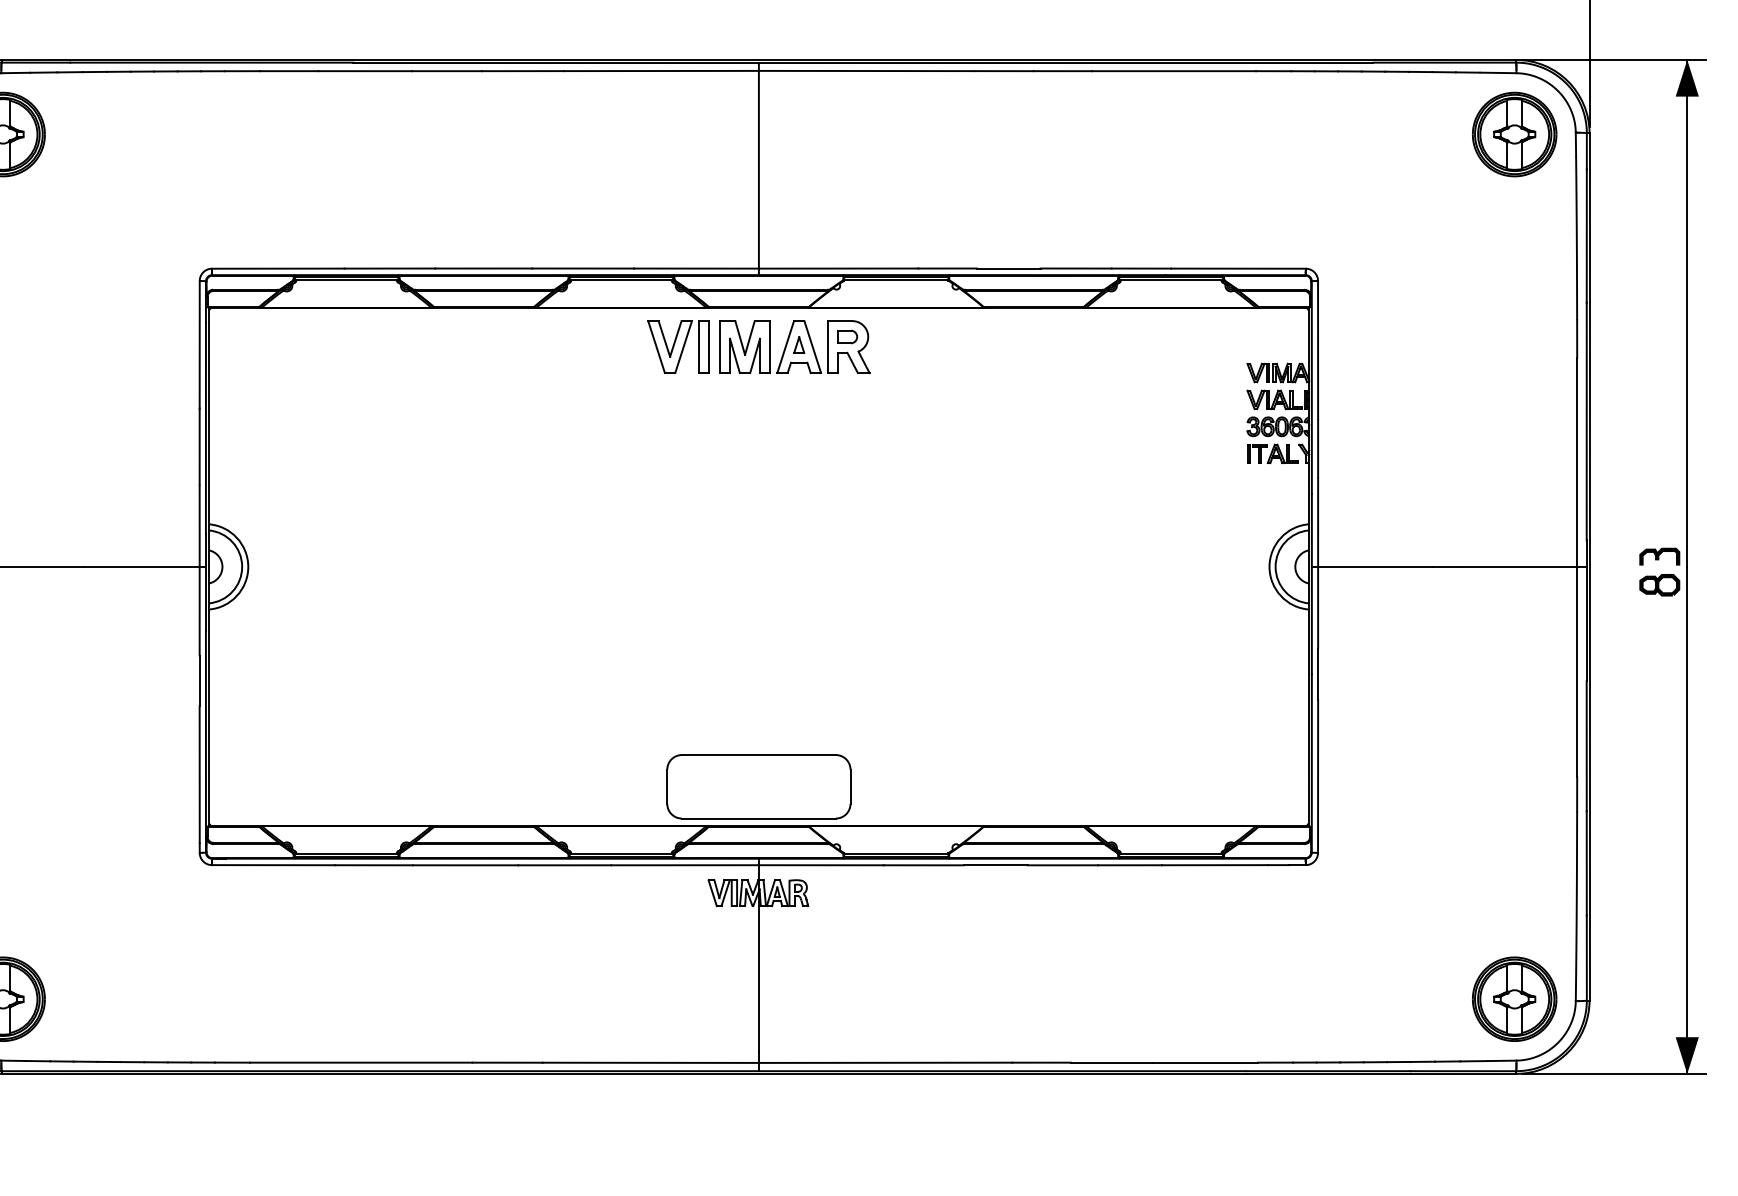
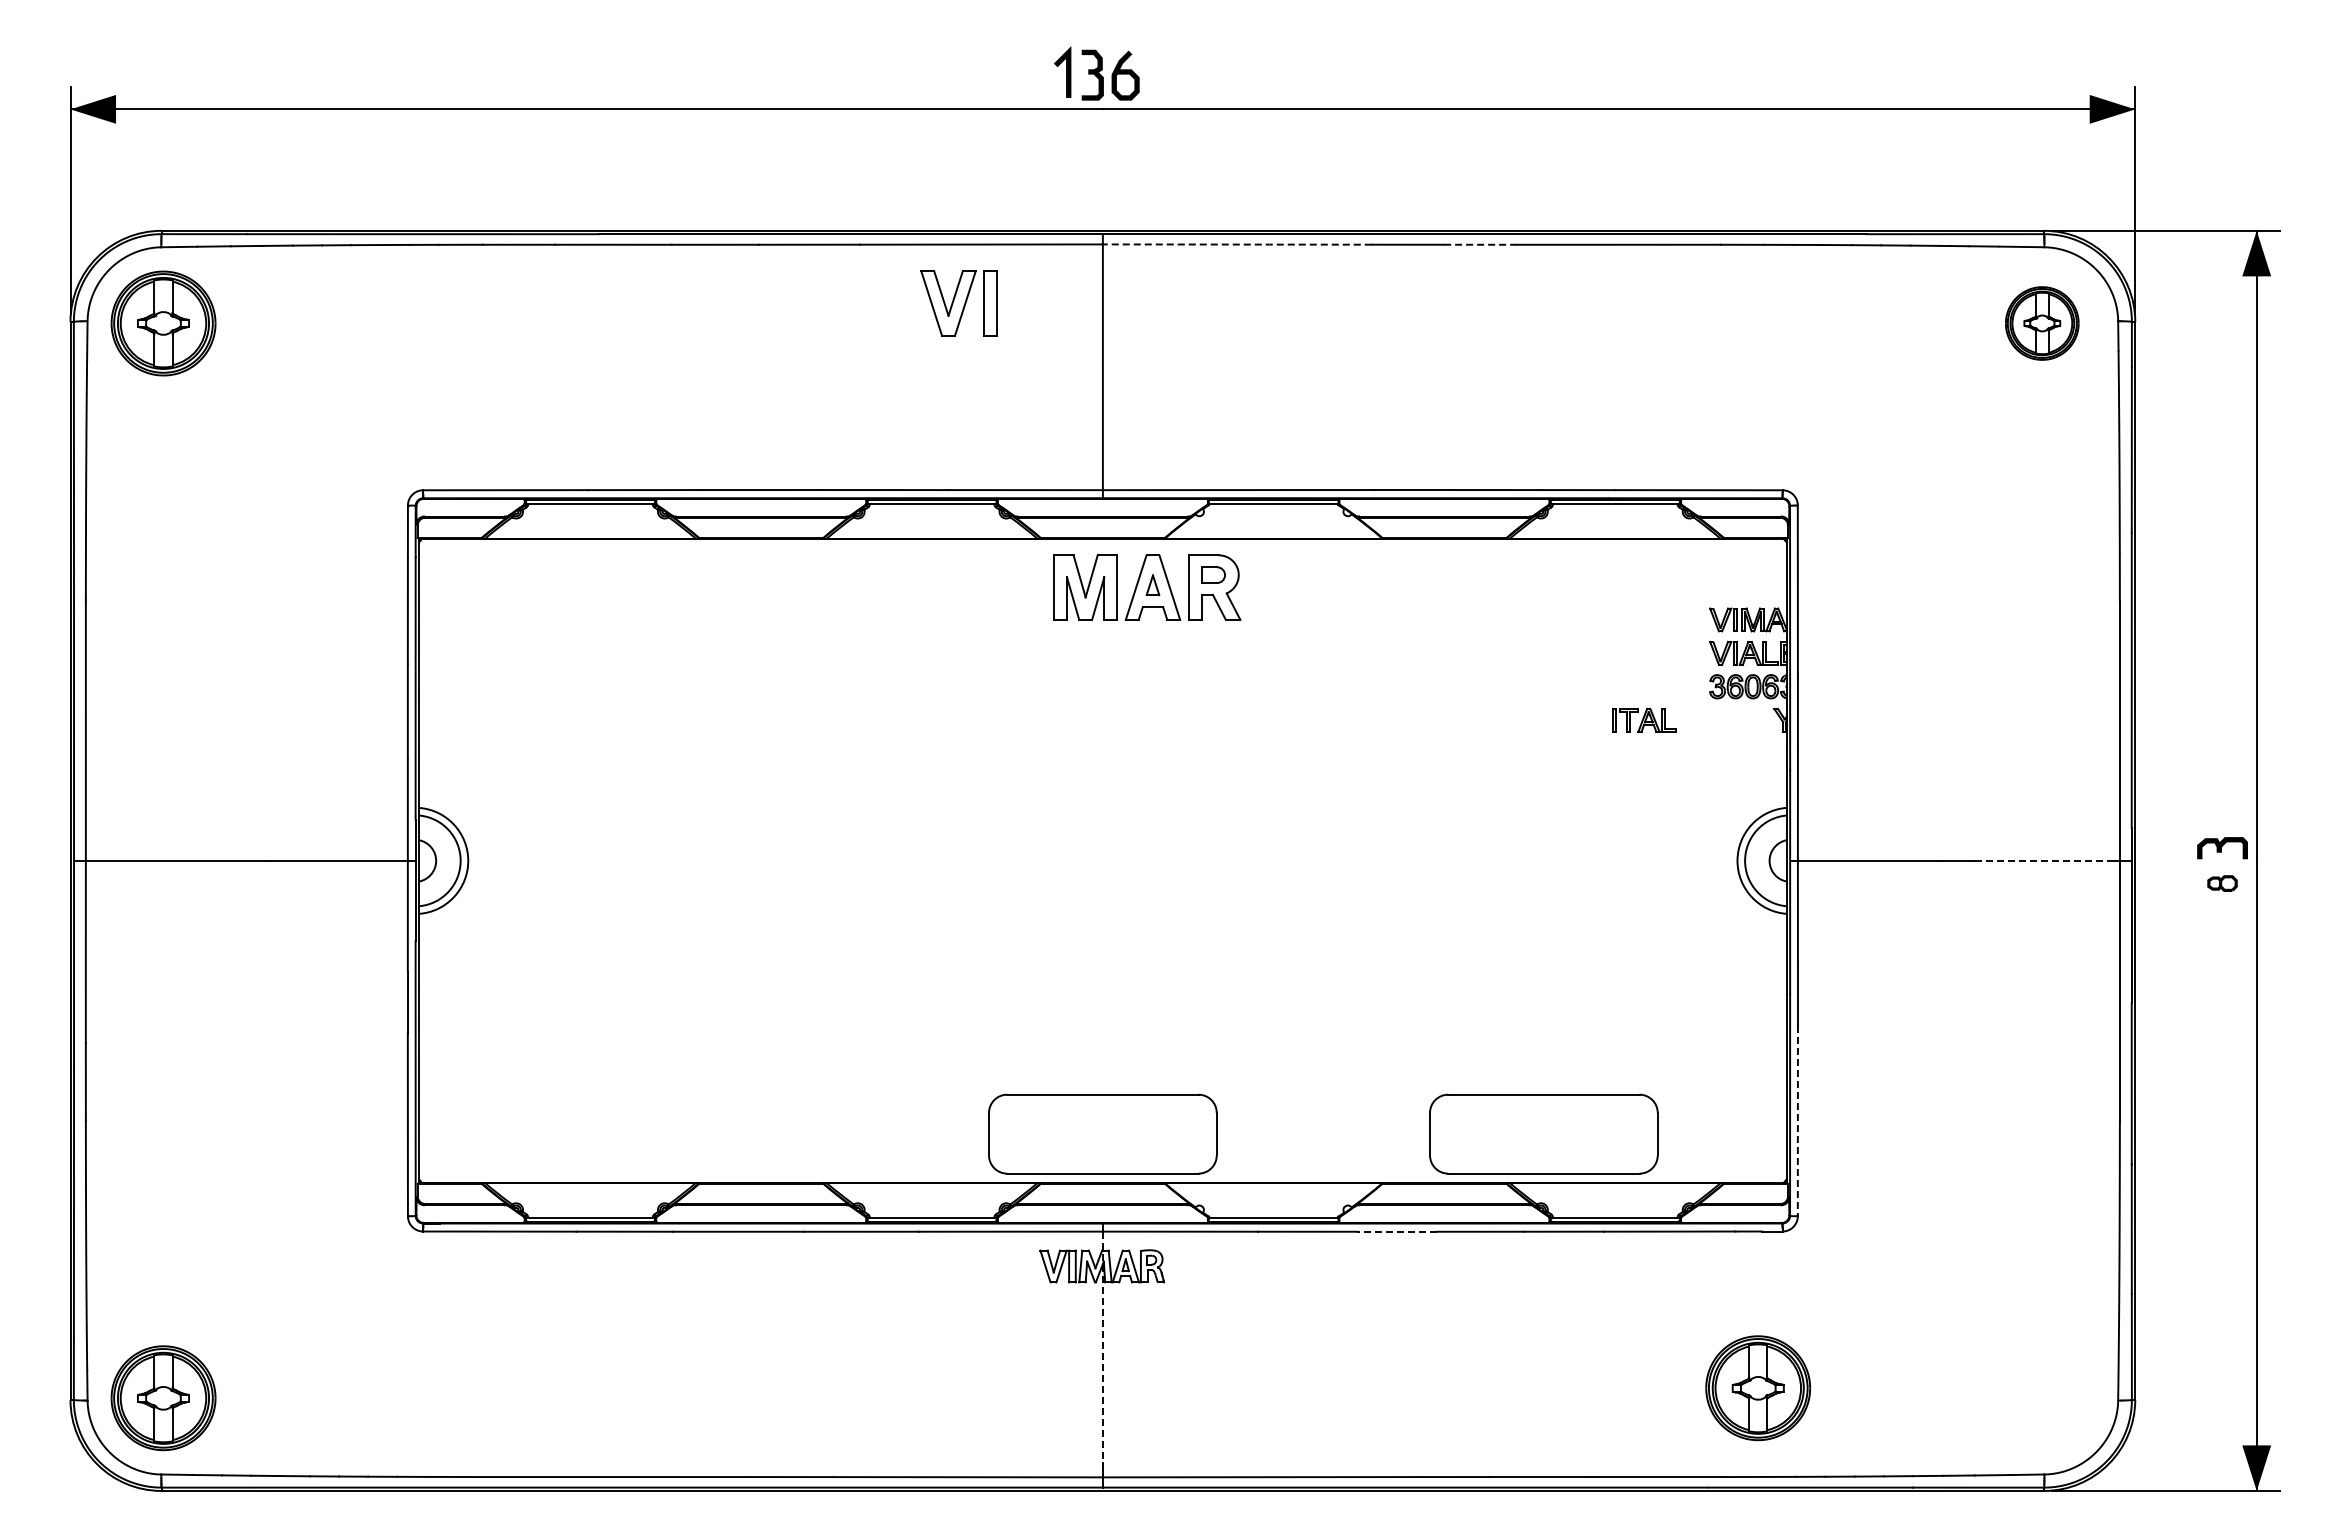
line: (867, 70) -> (1237, 244), solid -> dashed
line: (1062, 70) -> (1480, 244), solid -> dashed
part: (1514, 134) -> (2042, 323), size x0.7
part: (678, 346) -> (958, 303), moved
part: (1272, 453) -> (1644, 720), moved
line: (1516, 566) -> (2044, 860), solid -> dashed
part: (1659, 585) -> (2222, 883), size x0.6
line: (1317, 776) -> (1797, 1121), solid -> dashed
part: (1113, 786) -> (1543, 1133), added
line: (995, 865) -> (1397, 1231), solid -> dashed
line: (758, 958) -> (1102, 1347), solid -> dashed
part: (1514, 999) -> (1758, 1388), moved

